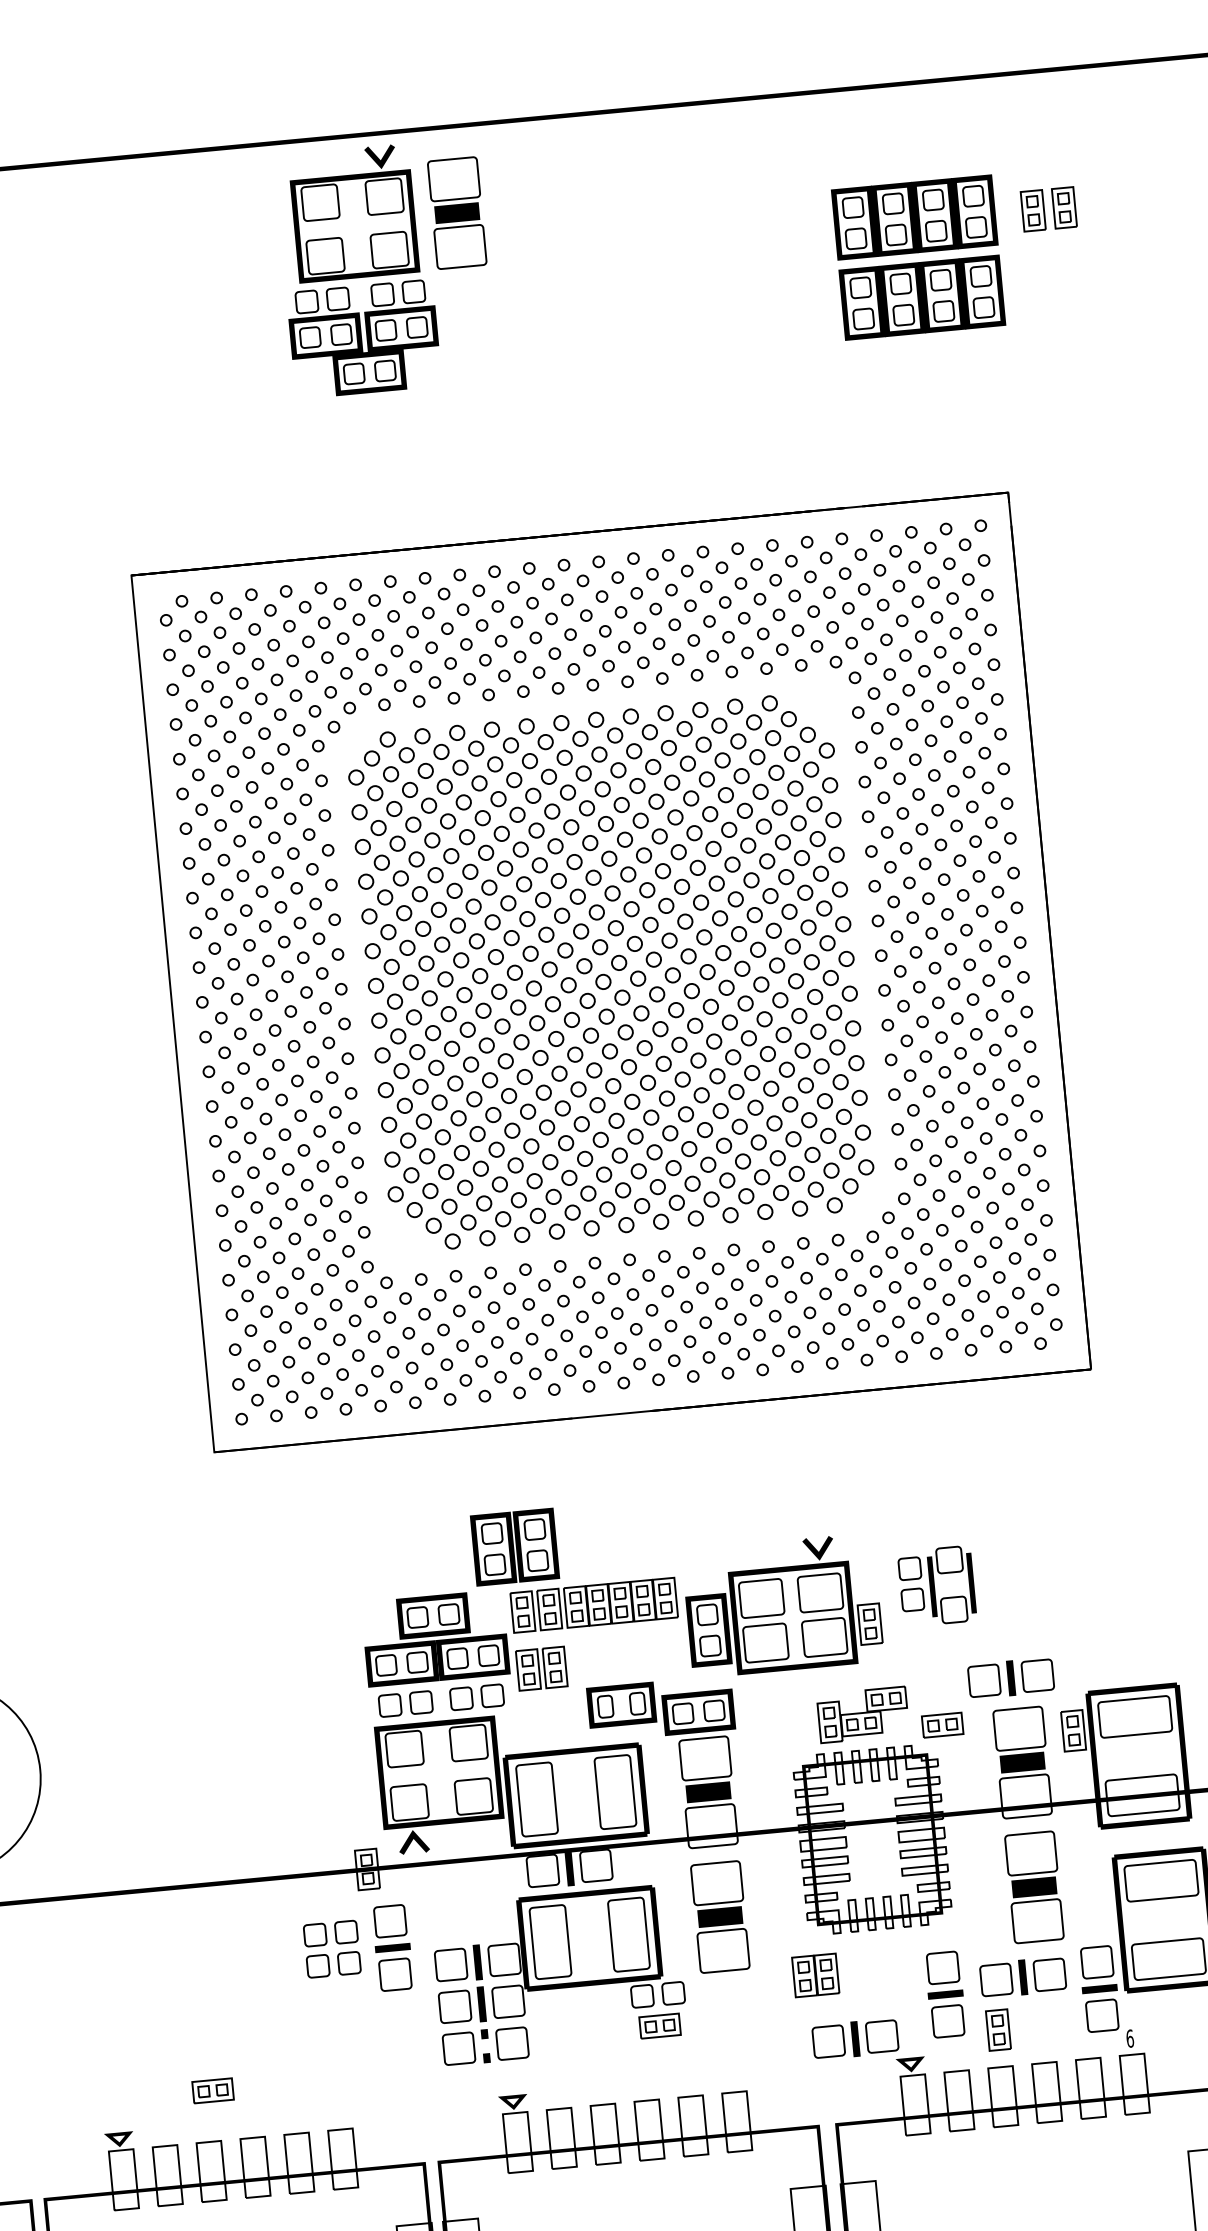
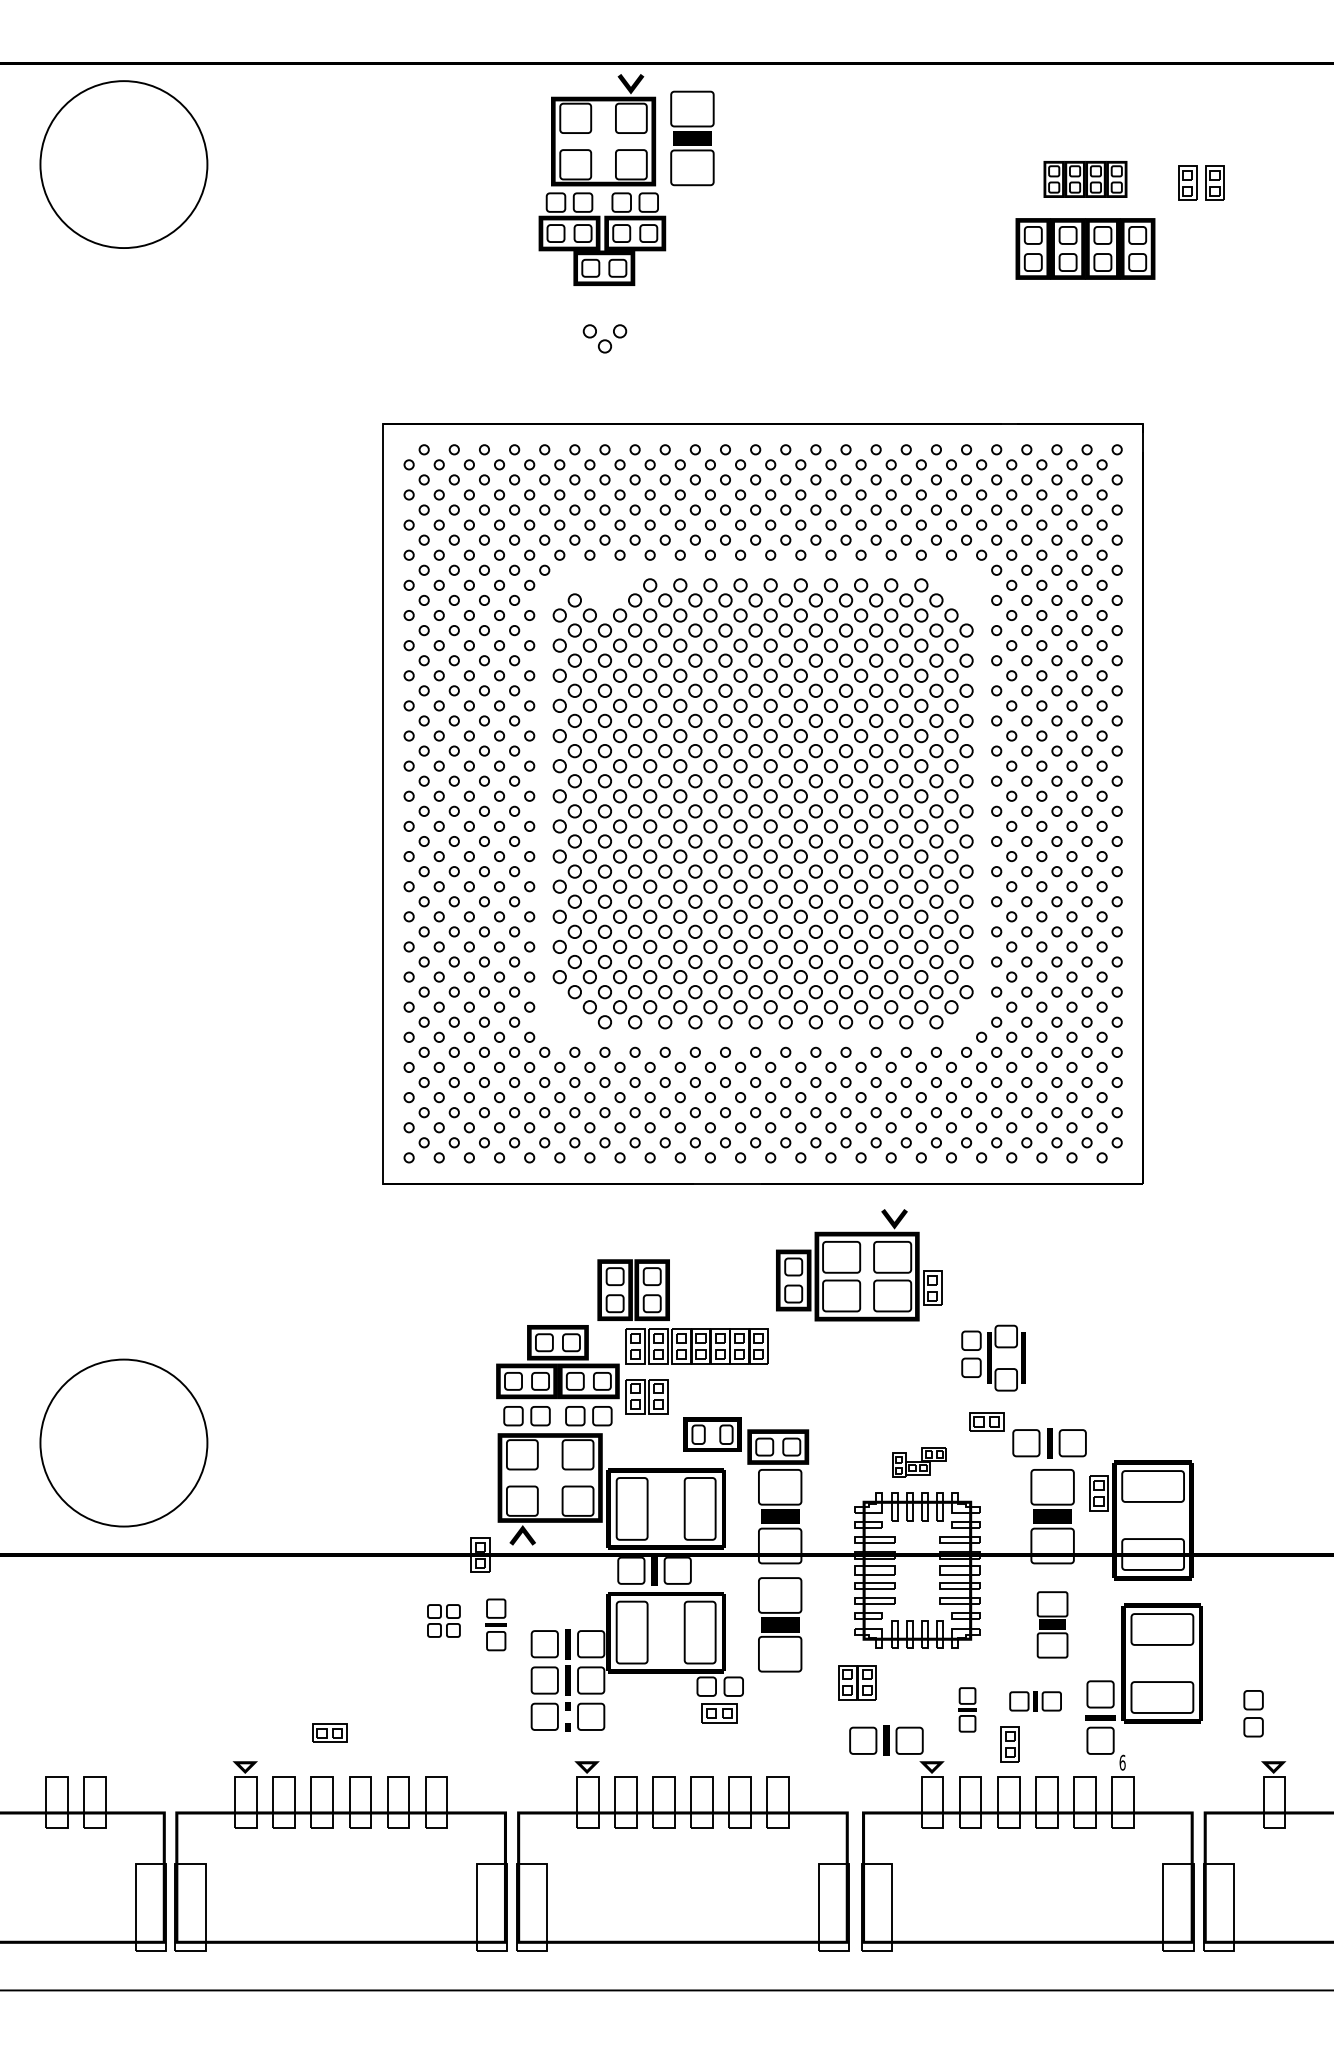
part: (914, 217) -> (1085, 179), size x0.6
part: (405, 746) -> (604, 338), moved
part: (783, 1605) -> (859, 1265), moved
part: (863, 1714) -> (919, 1462), size x0.7
part: (942, 1724) -> (986, 1421), moved
part: (1034, 1886) -> (1052, 1624), size x0.7
part: (393, 1947) -> (496, 1624), size x0.7
part: (331, 1948) -> (443, 1620), size x0.7
part: (1023, 1977) -> (1035, 1701), size x0.7
part: (945, 1994) -> (967, 1709), size x0.6

